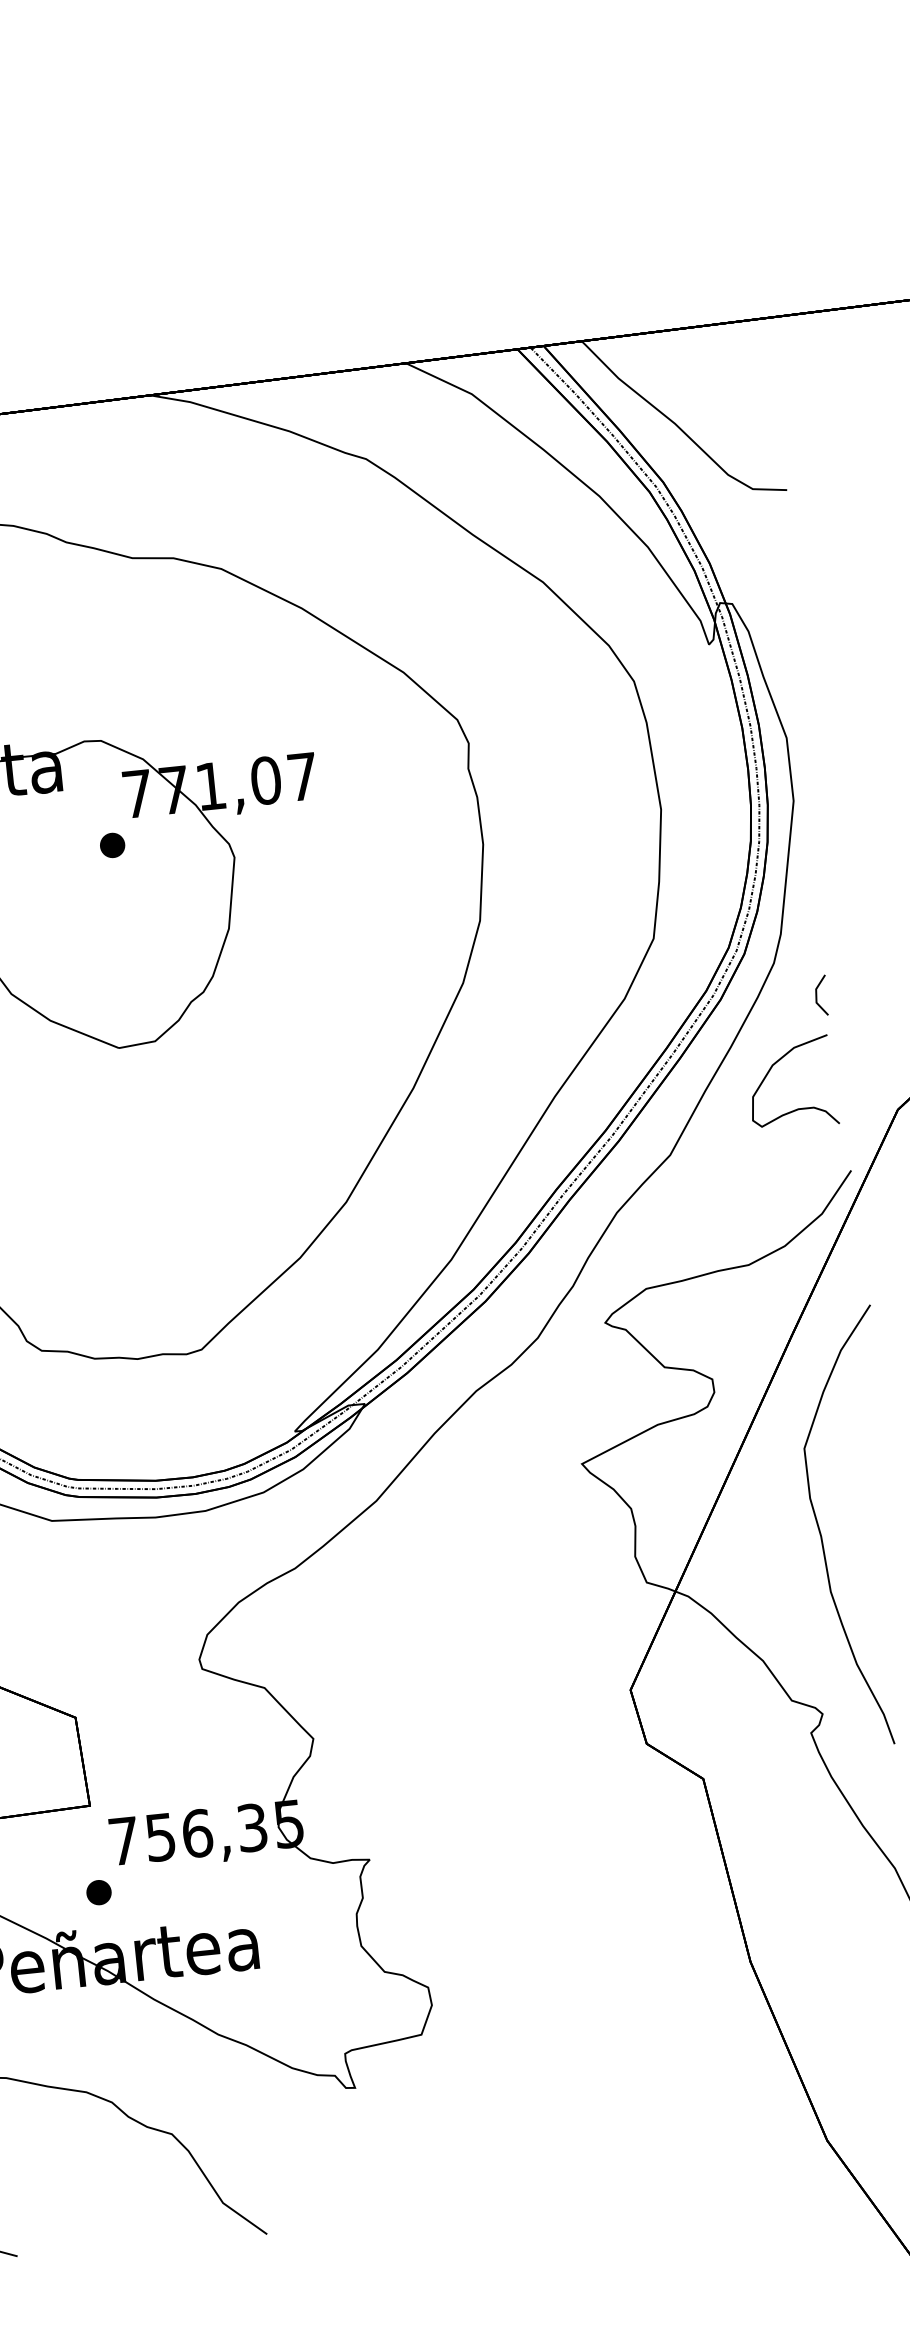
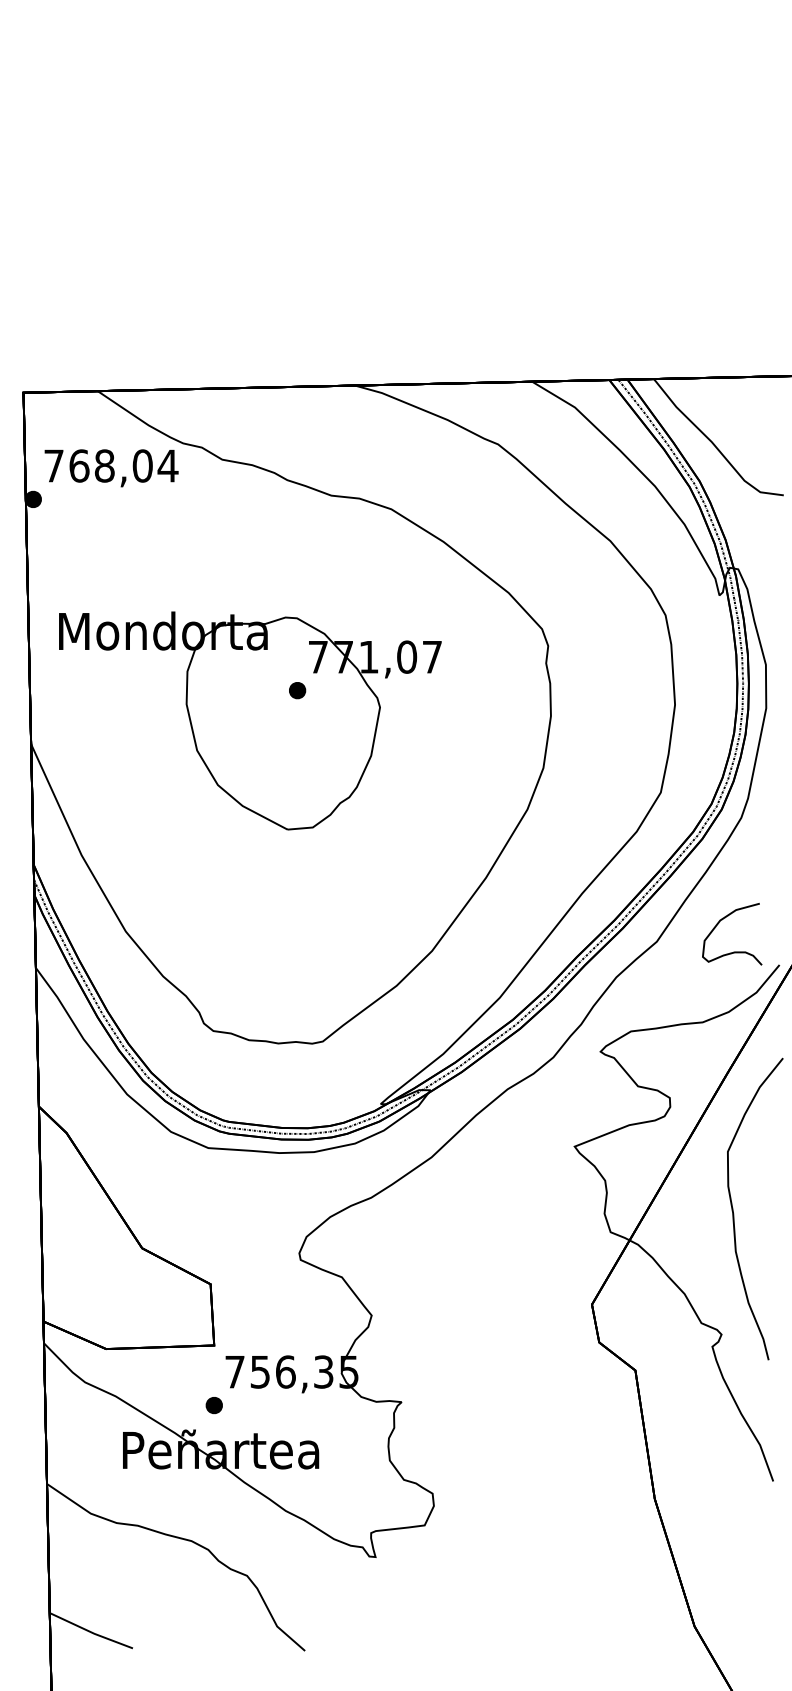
line: (817, 996) -> (768, 843), removed
curve: (775, 1064) -> (722, 920), moved

